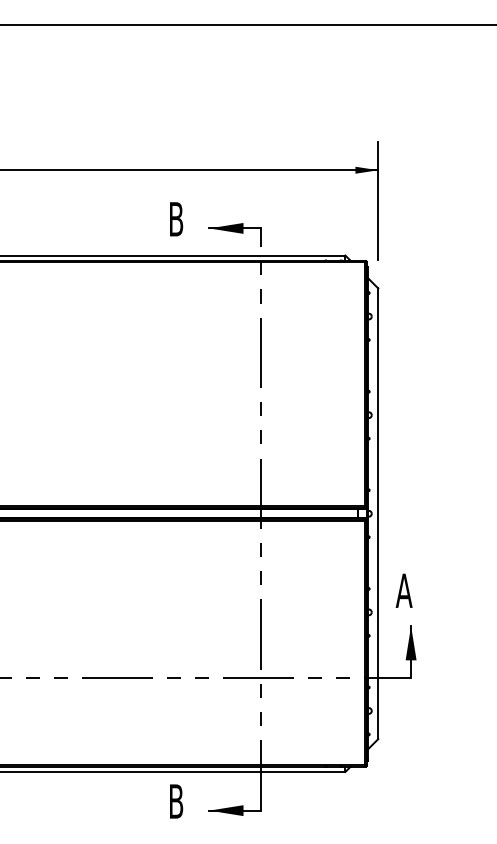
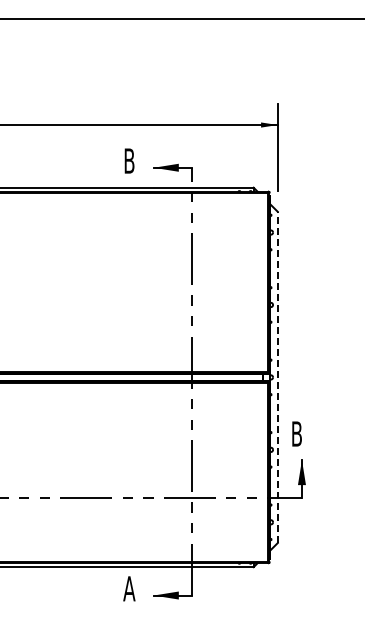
line: (377, 513) -> (277, 377), solid -> dashed
text: (403, 590) -> (296, 433), A -> B
text: (176, 801) -> (129, 588), B -> A

